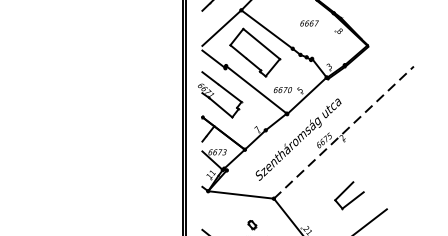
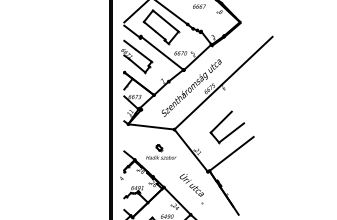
line: (343, 131) -> (223, 82), dashed -> solid
part: (349, 195) -> (227, 127), size x1.67

